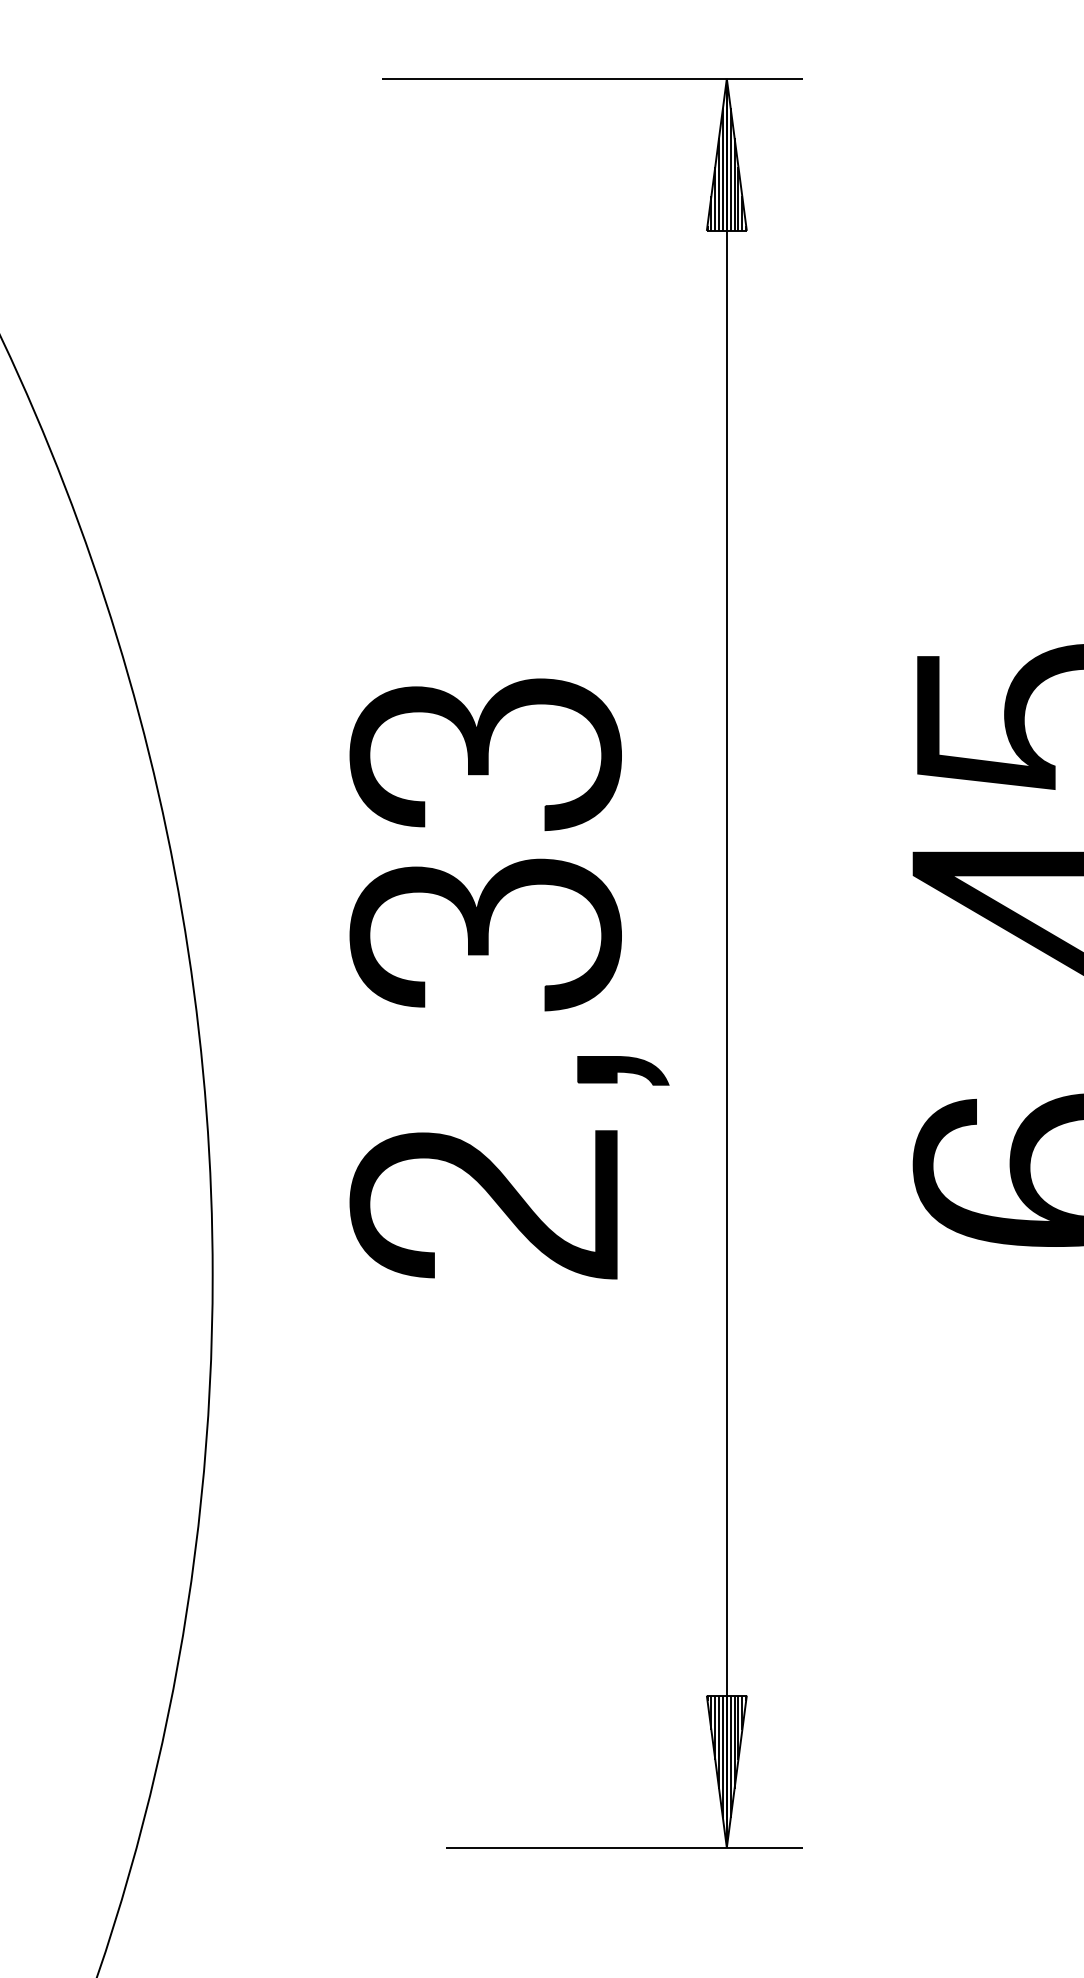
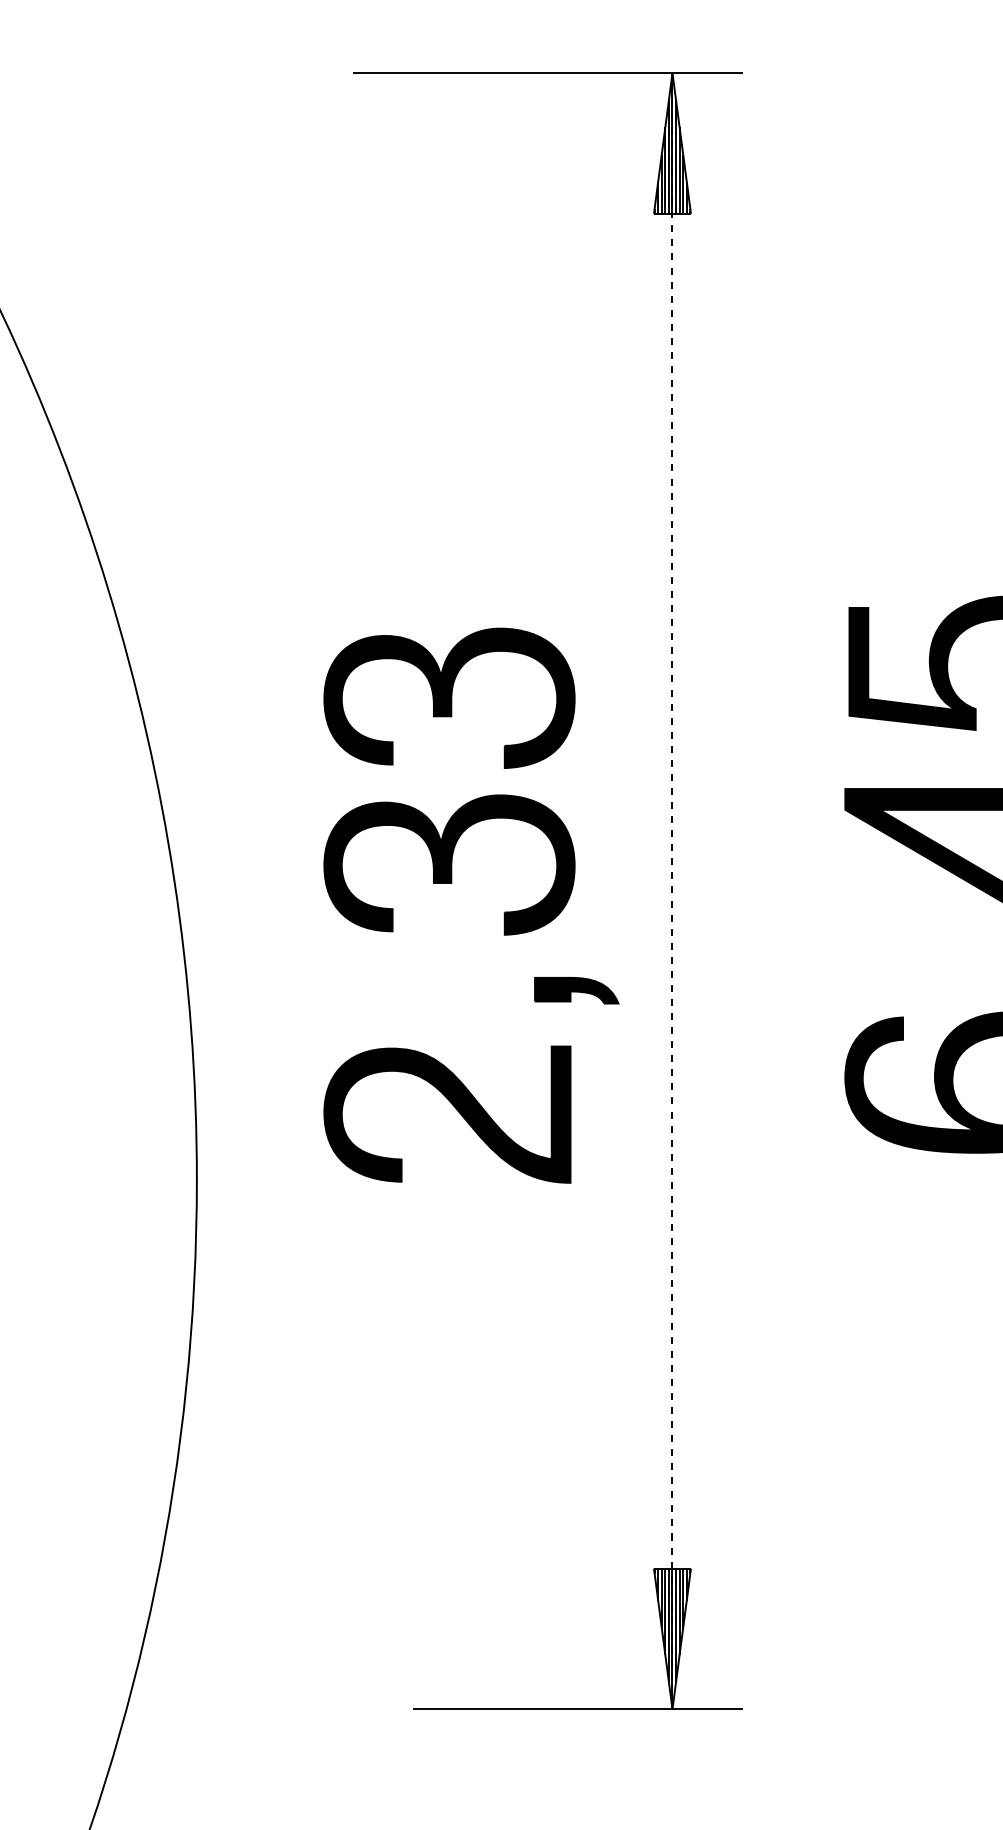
line: (726, 962) -> (672, 890), solid -> dashed

